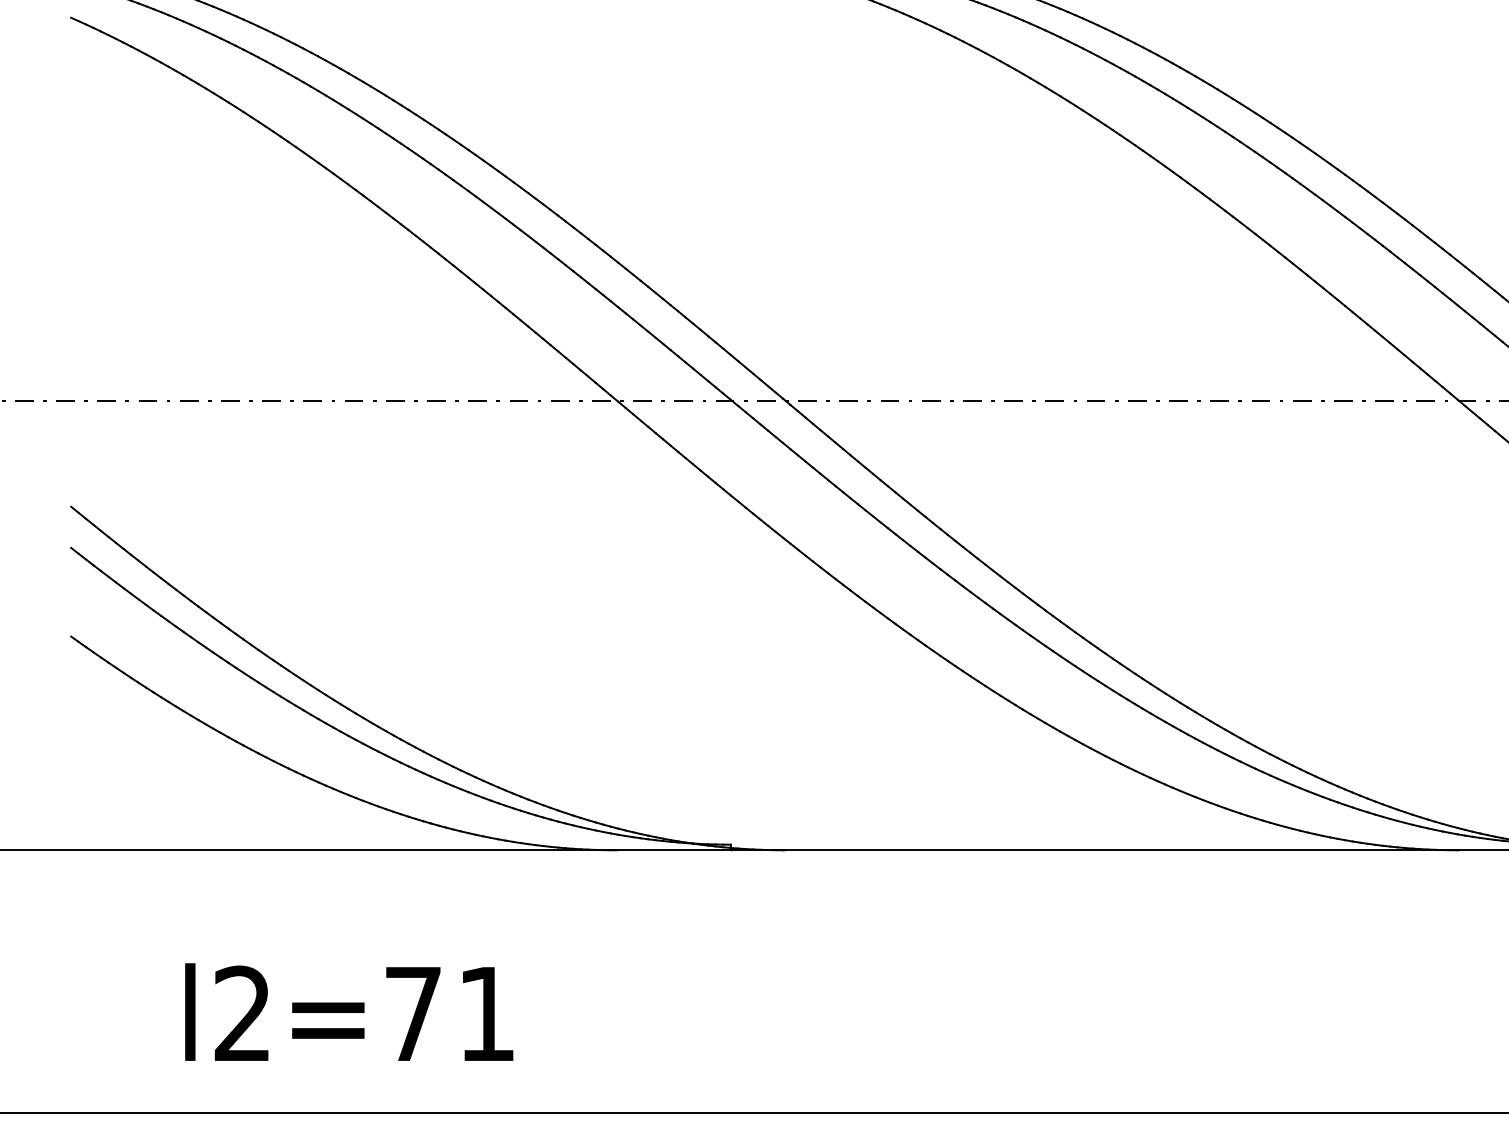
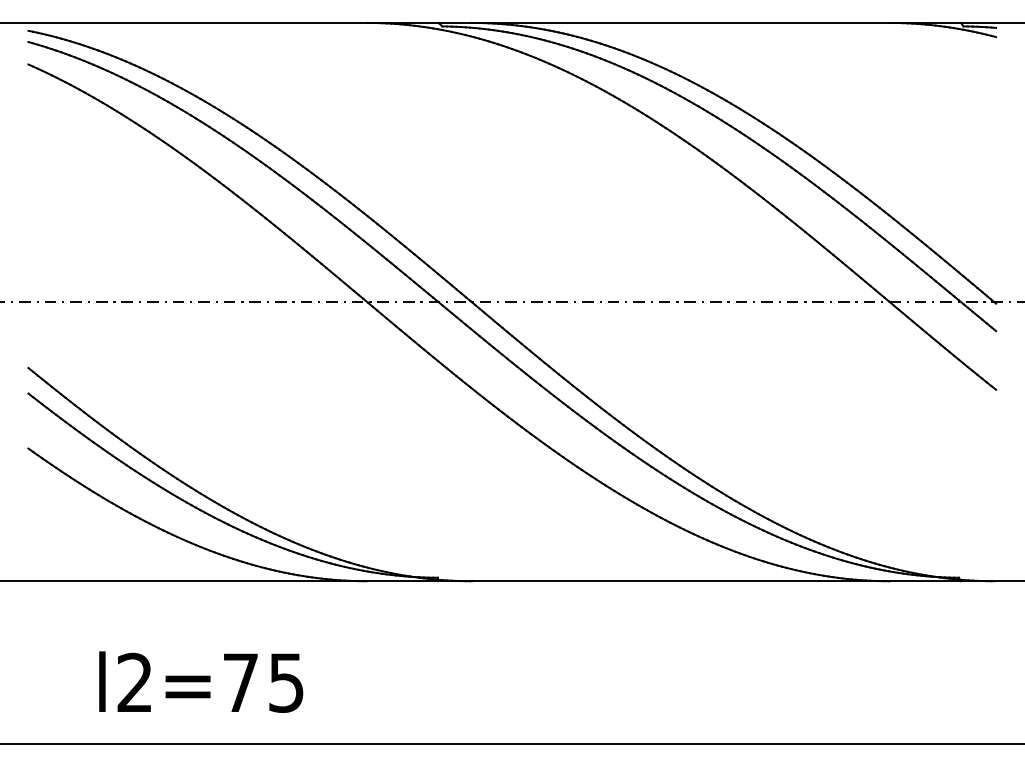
text: (486, 1013) -> (286, 682), l2=71 -> l2=75

